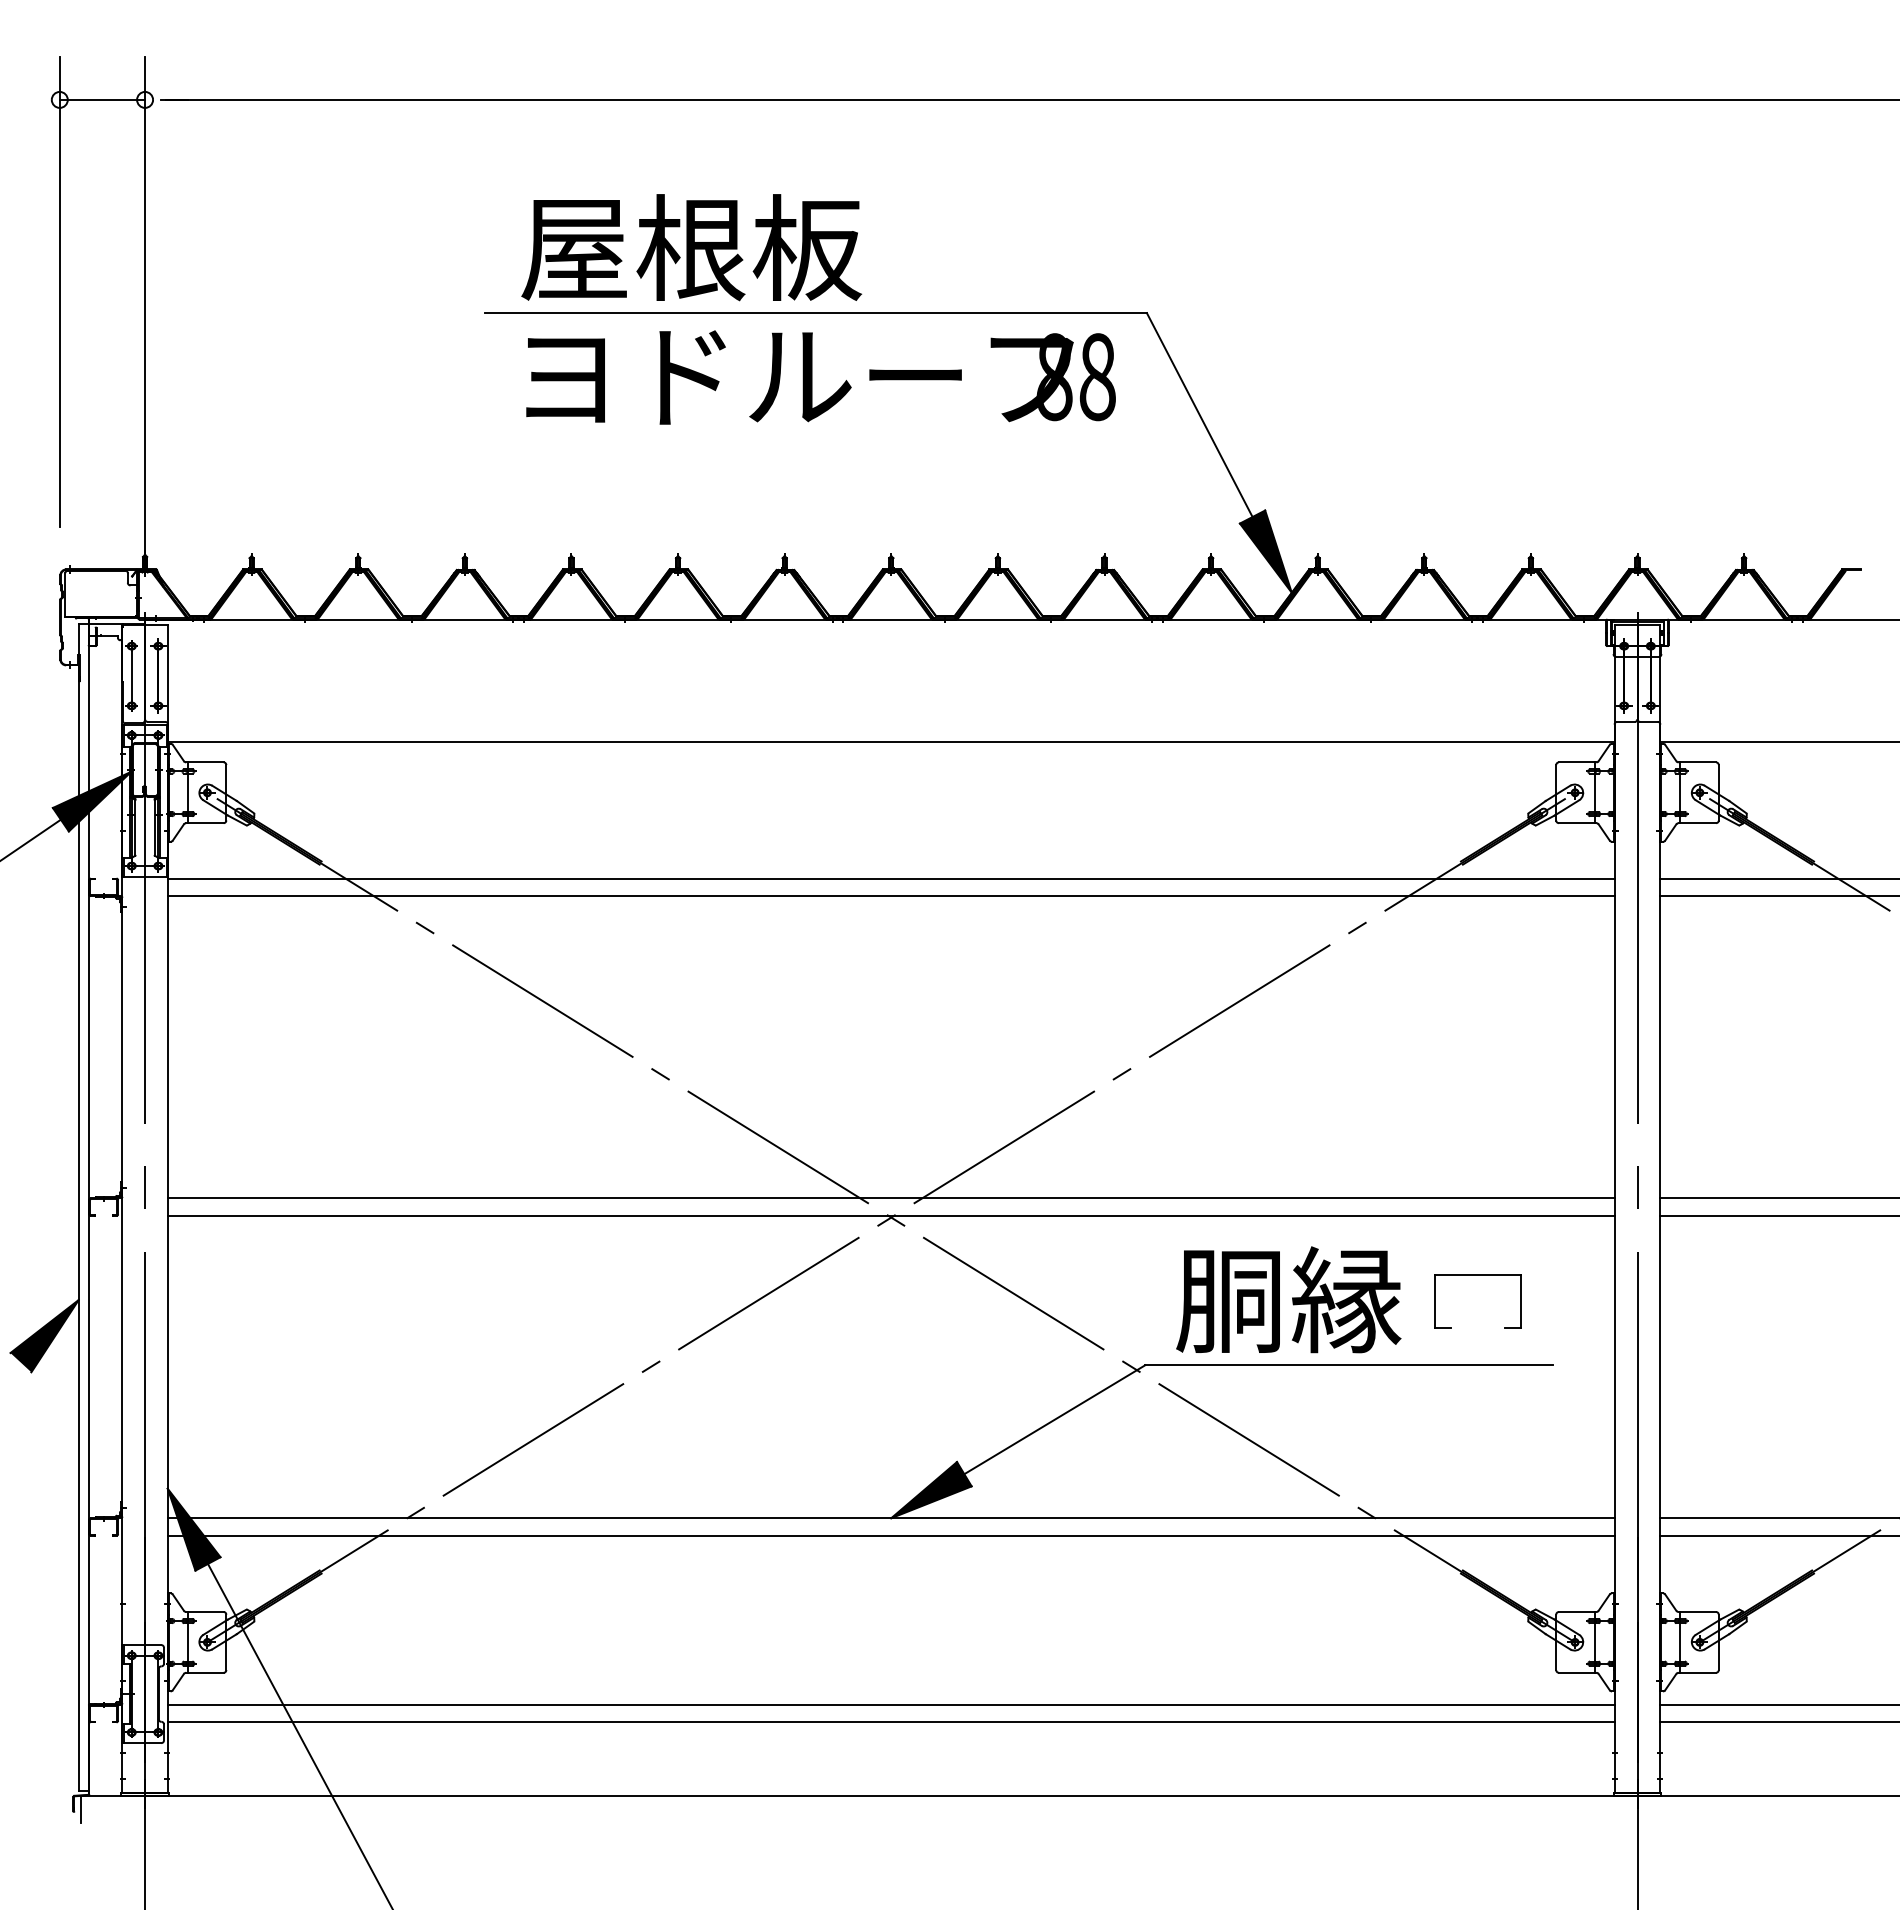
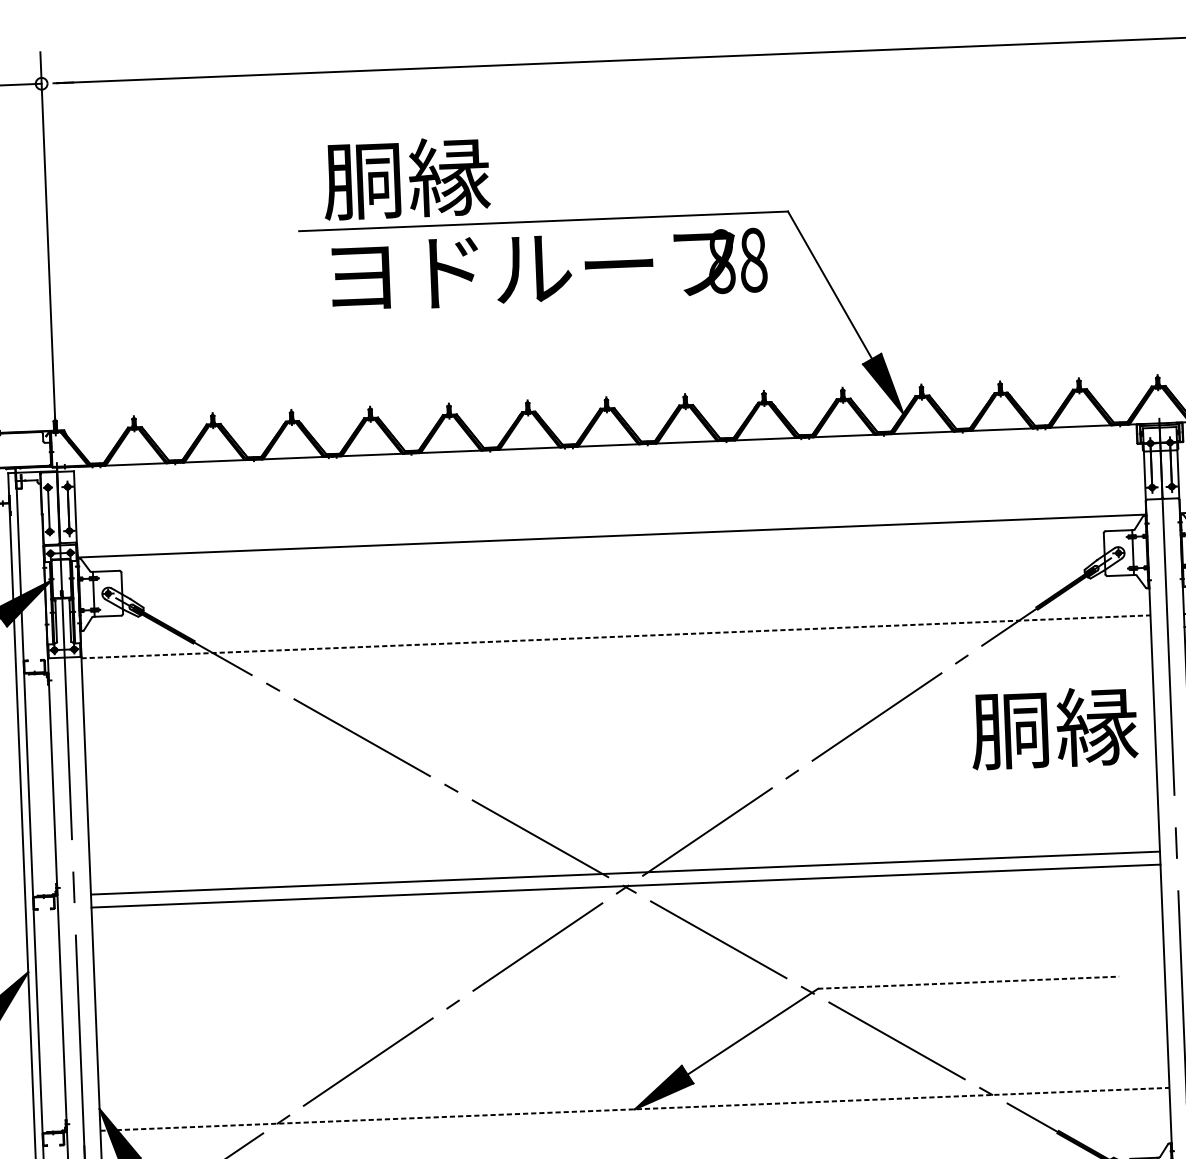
text: (691, 247) -> (449, 176), 屋根板 -> 胴縁
line: (891, 878) -> (616, 636), solid -> dashed
line: (890, 896) -> (615, 650), removed
part: (1477, 1275) -> (1060, 912), removed
text: (1288, 1299) -> (1054, 727), moved
line: (1349, 1365) -> (968, 982), solid -> dashed
line: (891, 1518) -> (635, 1109), solid -> dashed
line: (890, 1535) -> (634, 1122), removed

